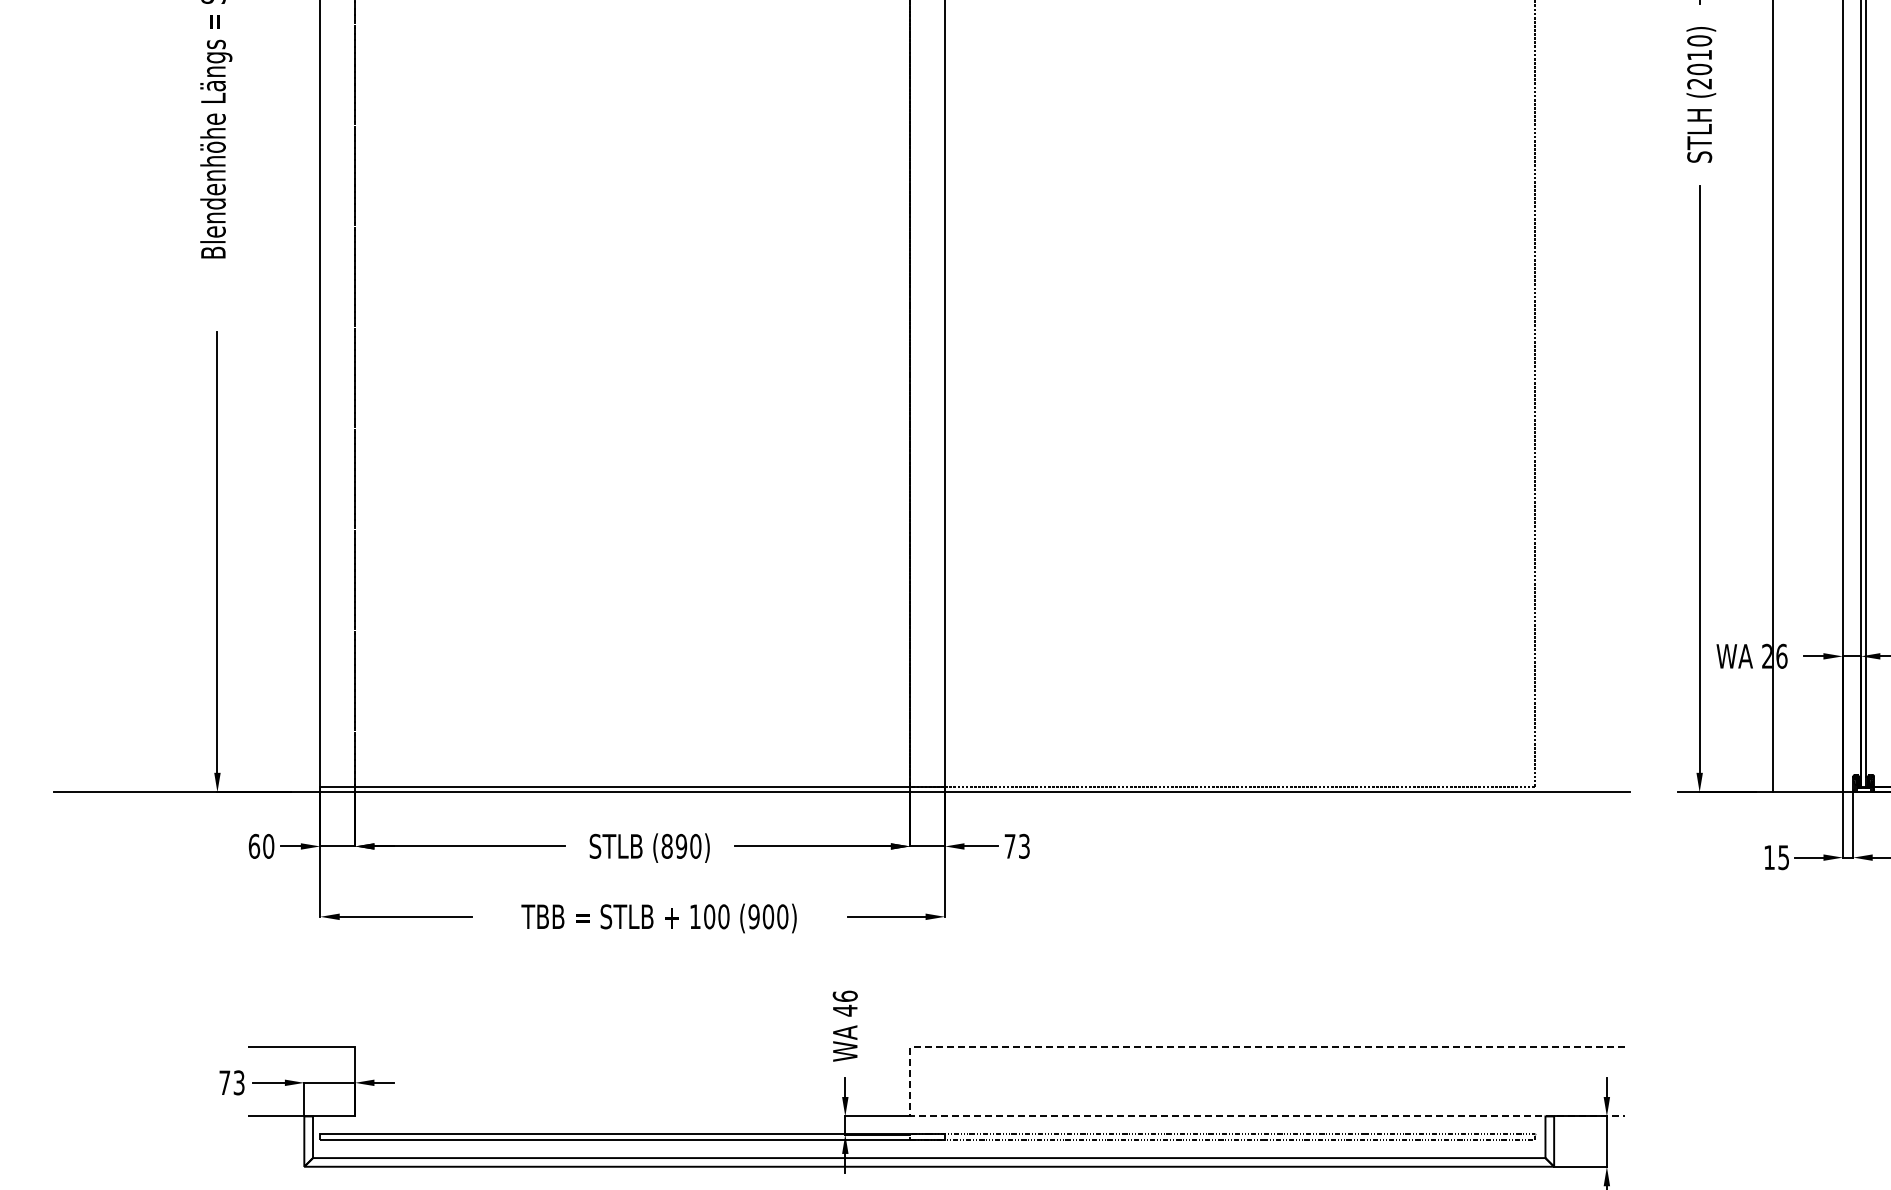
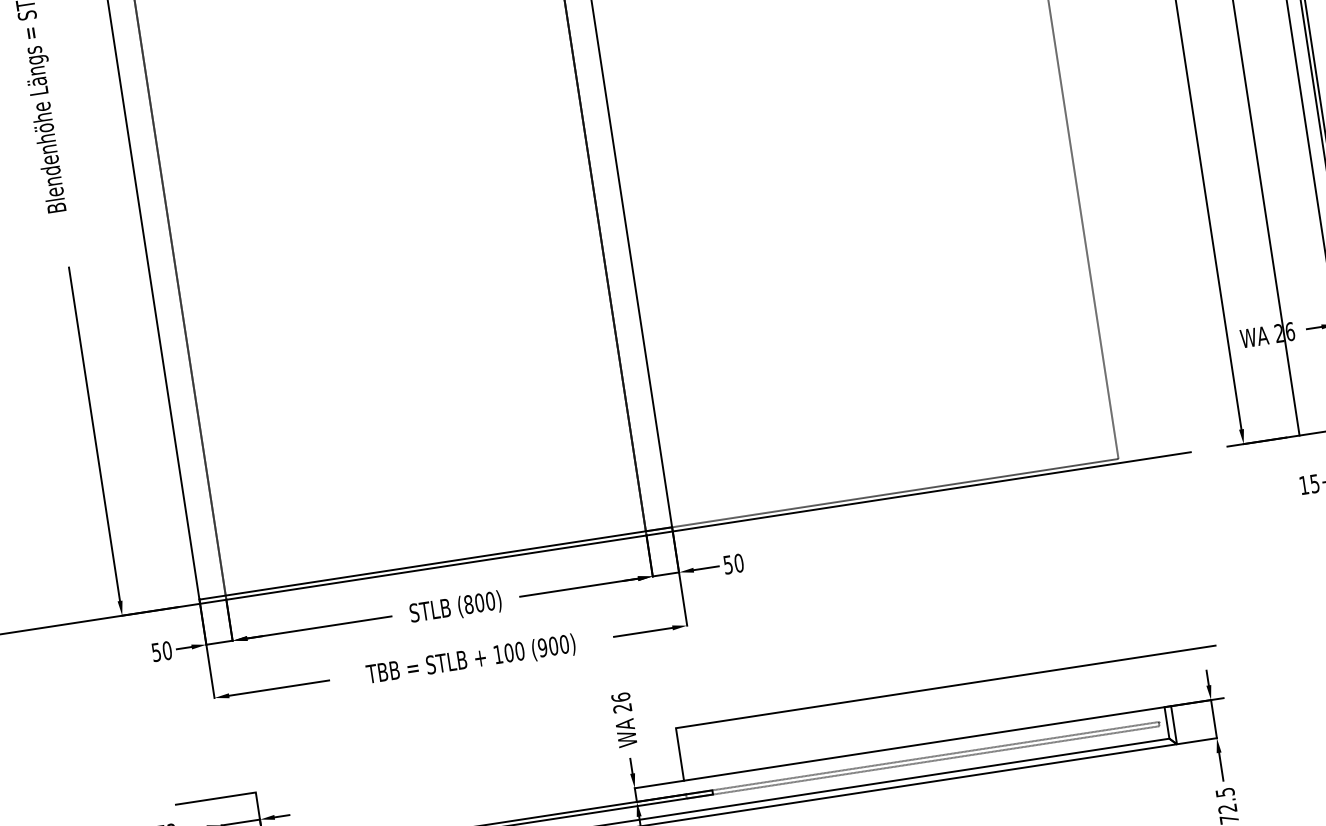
text: (254, 845) -> (156, 651), 60 -> 50
text: (1017, 845) -> (733, 563), 73 -> 50
text: (681, 846) -> (479, 602), (890) -> (800)
text: (844, 1010) -> (621, 708), 46 -> 26
line: (910, 1081) -> (680, 754), dashed -> solid

